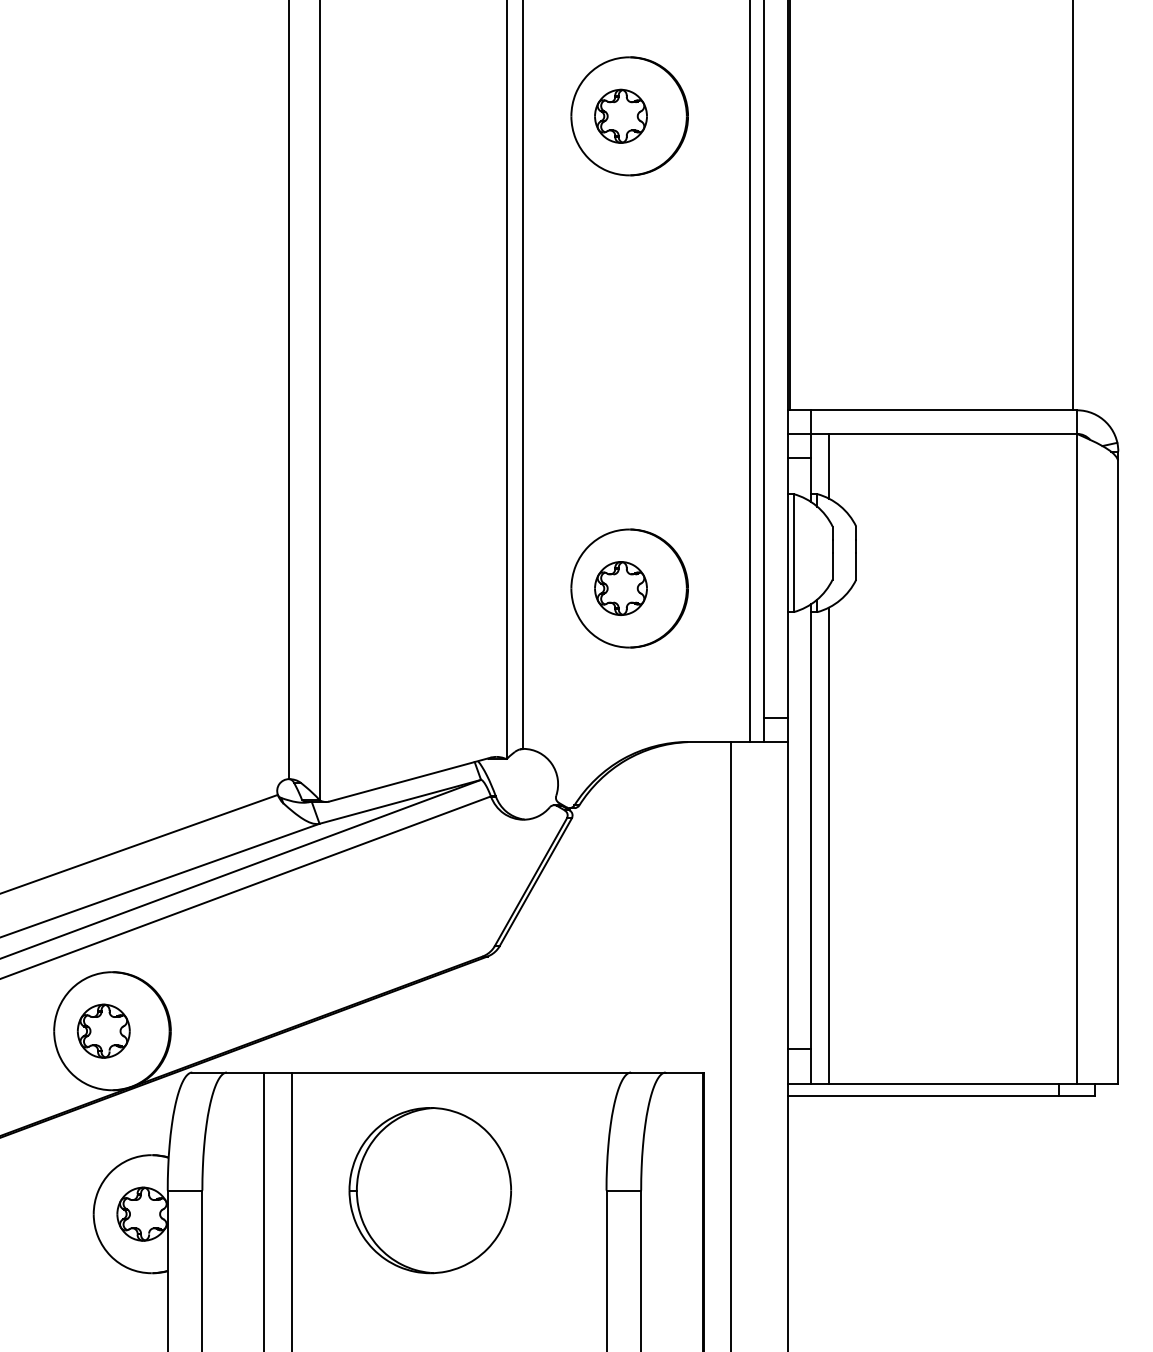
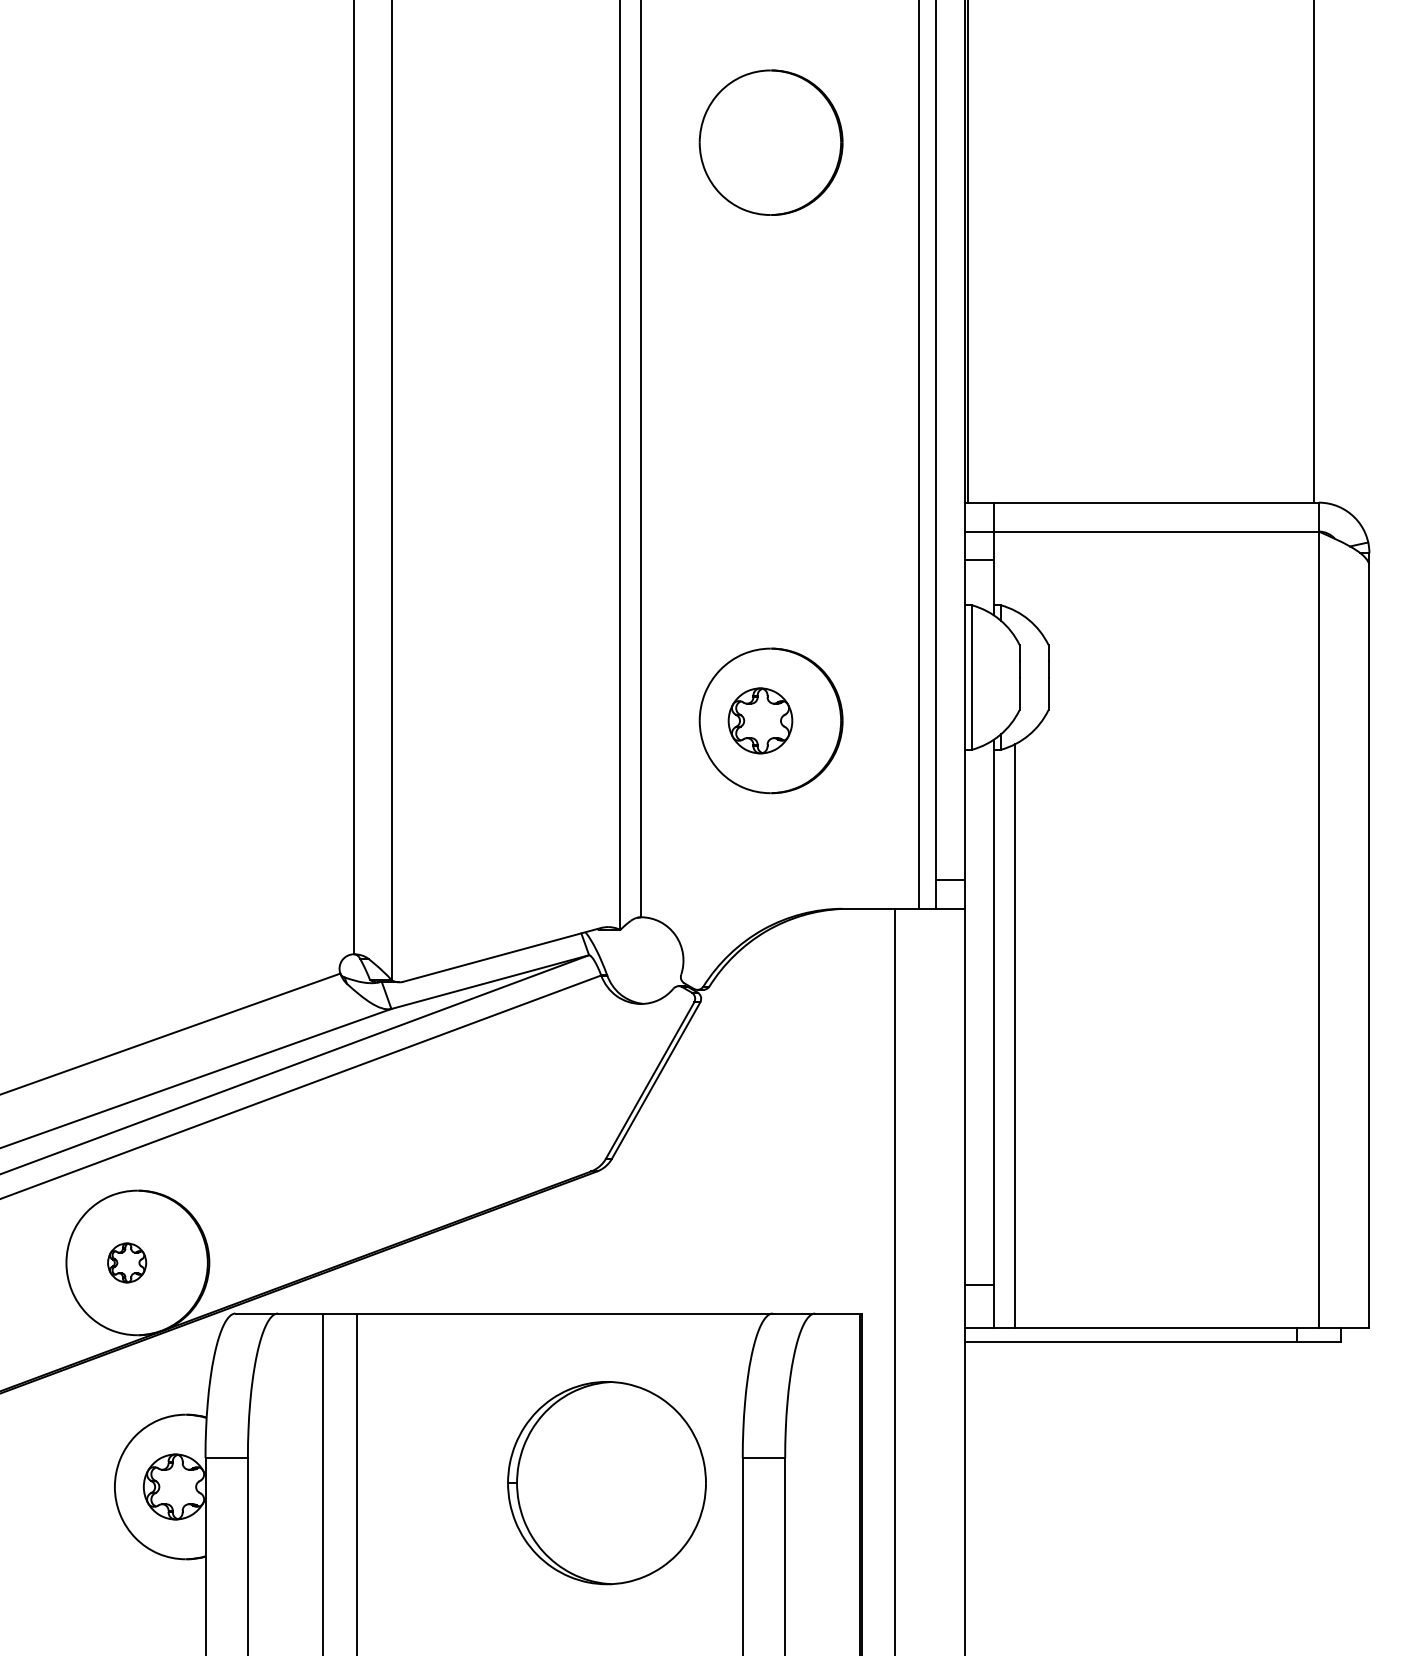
part: (621, 116) -> (760, 142), removed
line: (829, 465) -> (1015, 570), removed
part: (103, 1030) -> (126, 1262), size x0.6
part: (429, 1190) -> (606, 1483), moved

